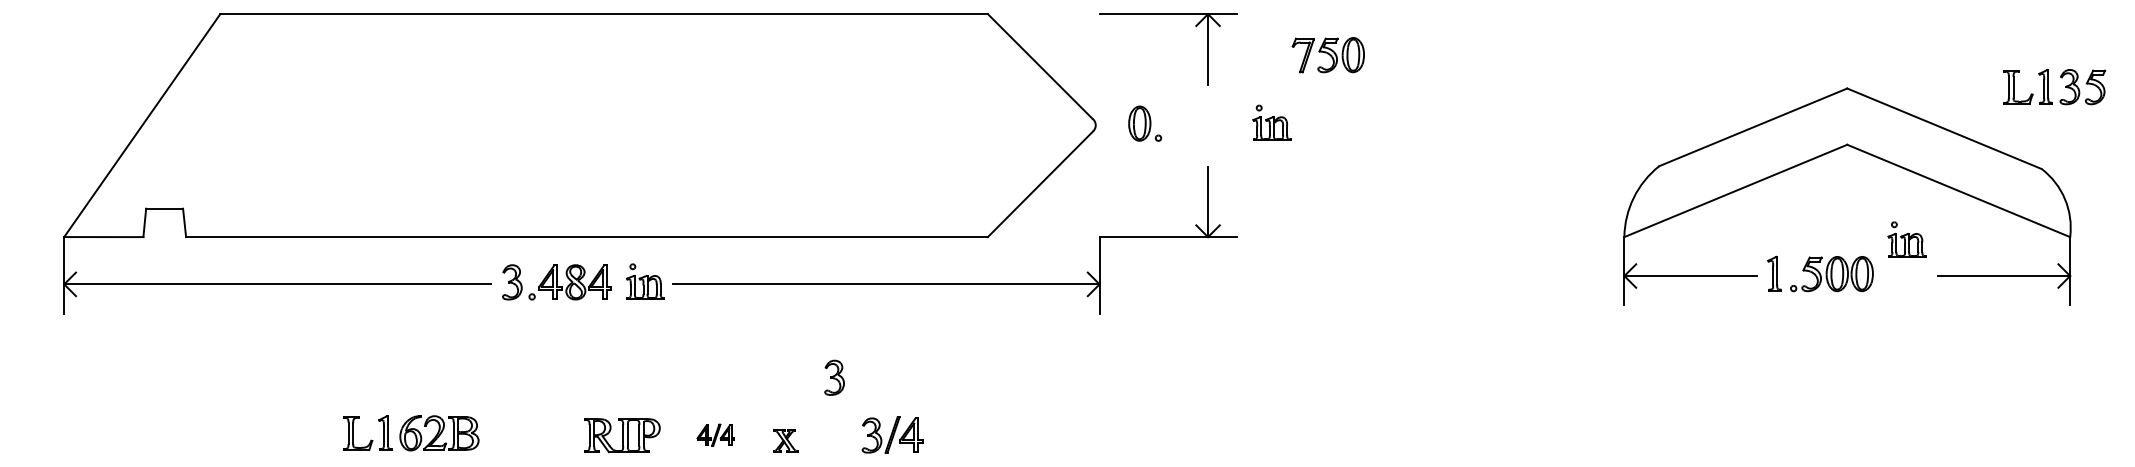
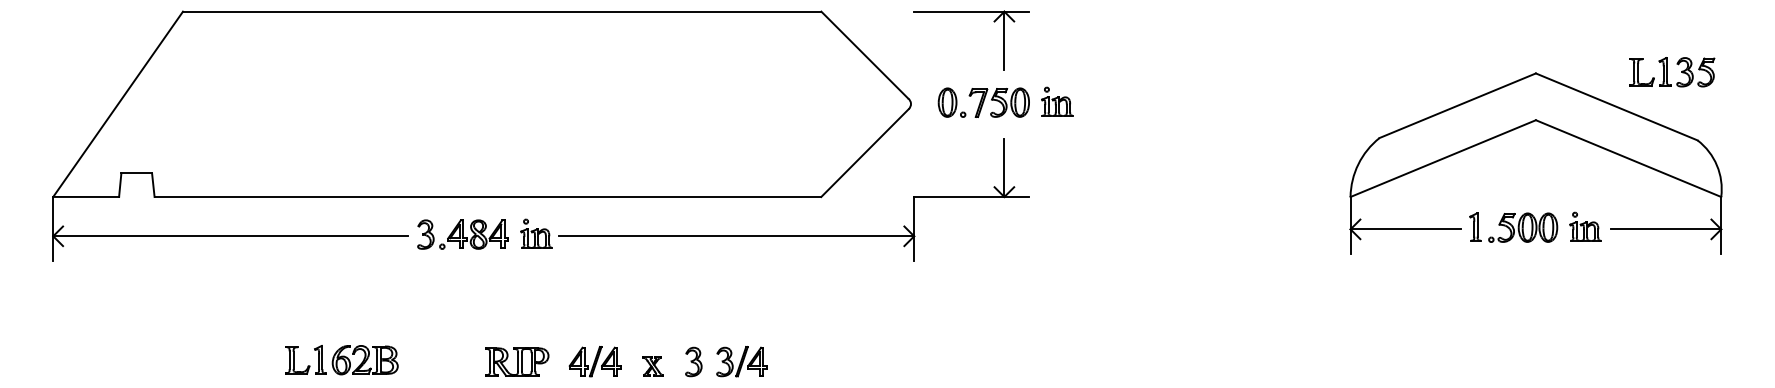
part: (1327, 54) -> (998, 102), moved
part: (2054, 87) -> (1672, 72), moved
part: (1906, 238) -> (1585, 226), moved
part: (834, 377) -> (693, 361), moved
part: (715, 434) -> (594, 361), size x1.67

